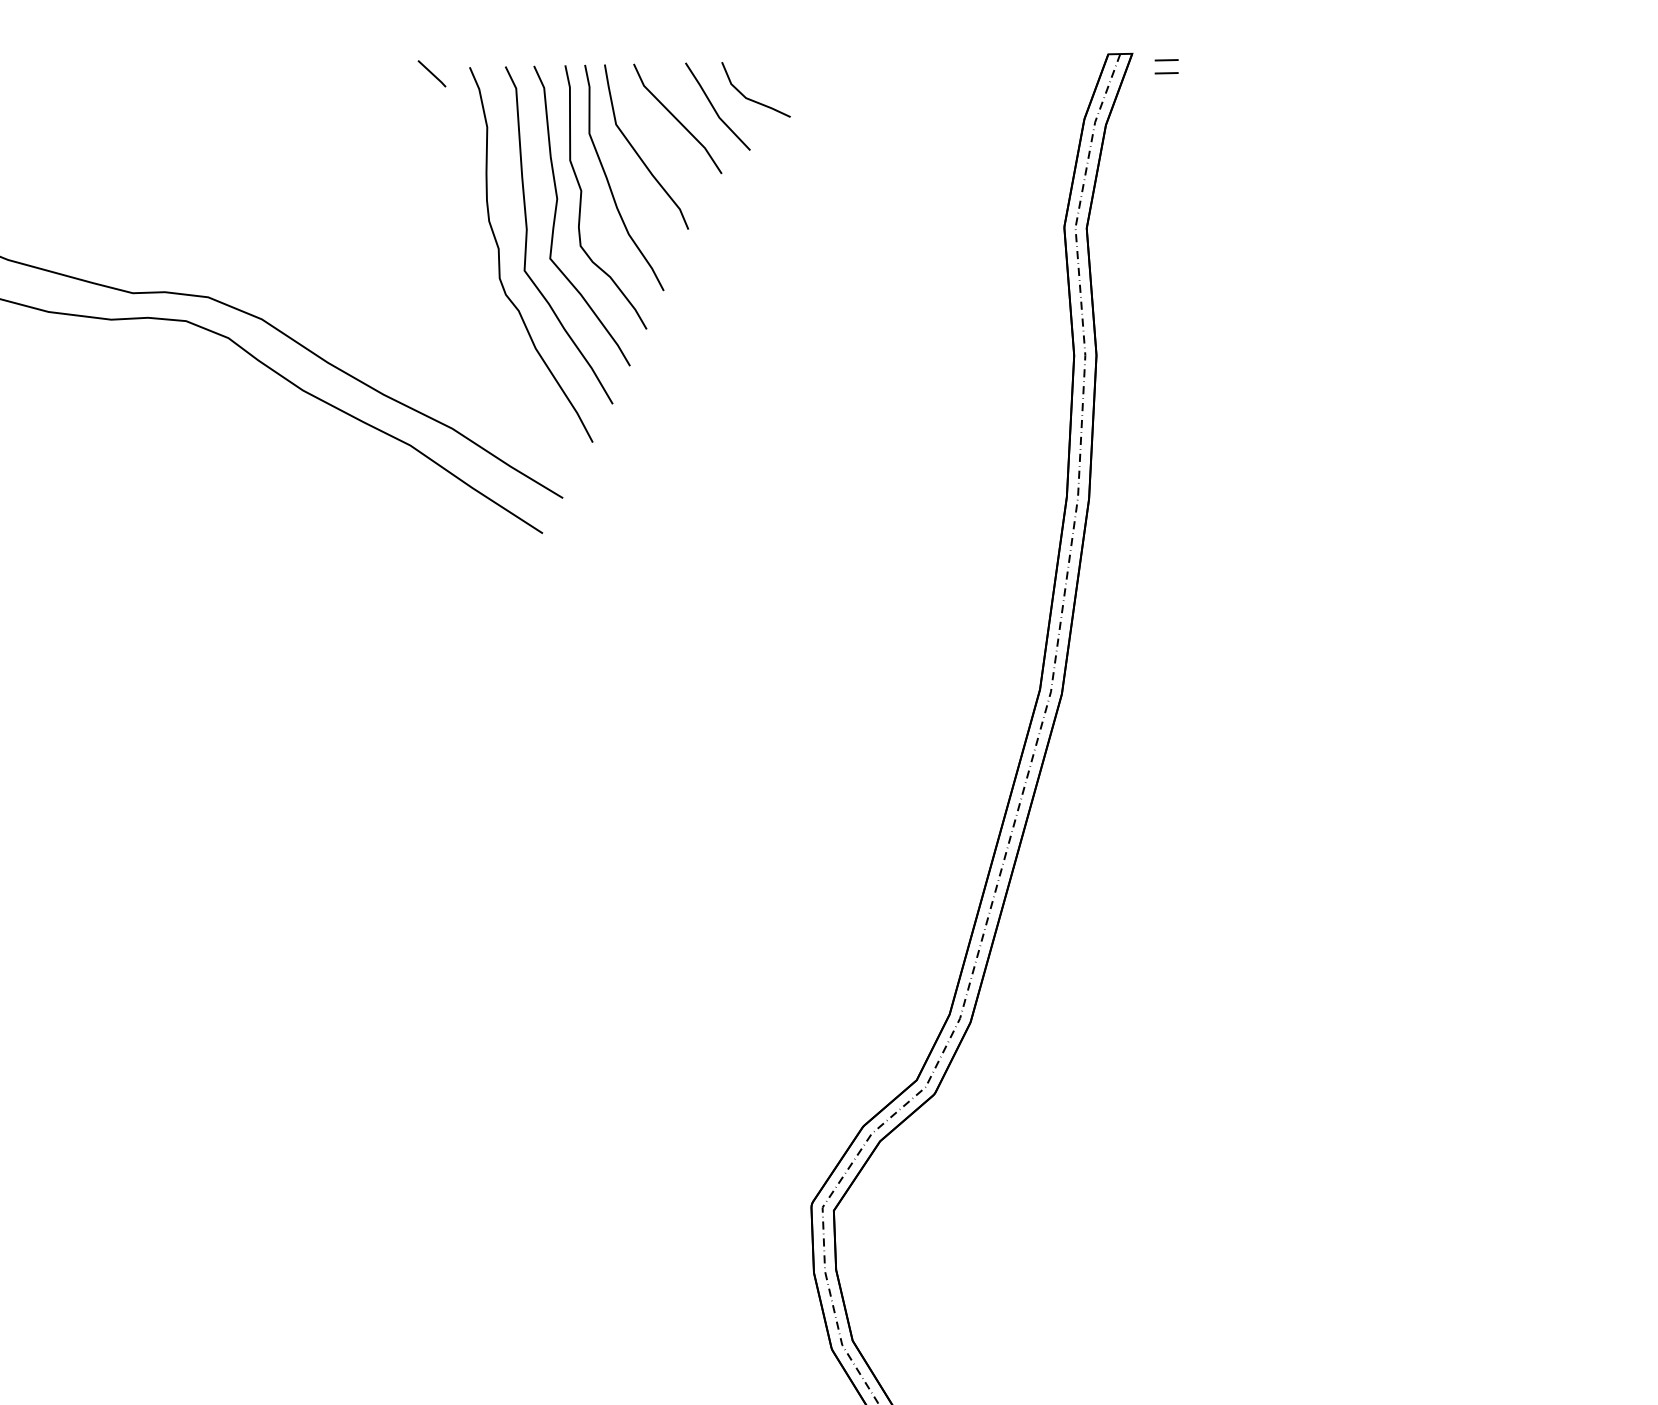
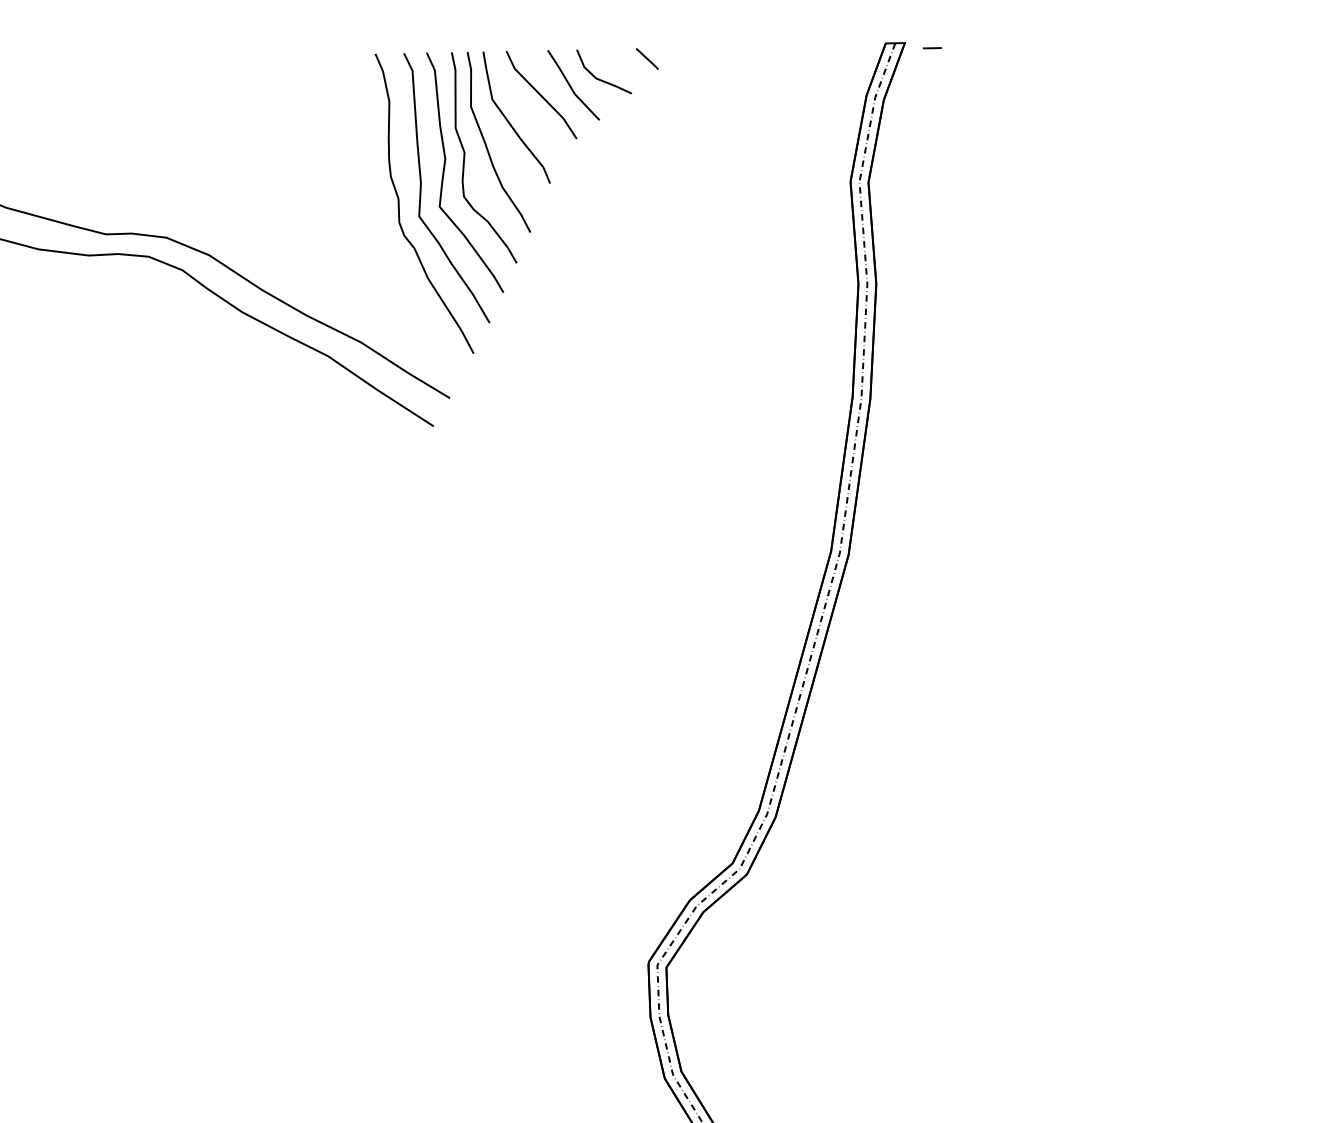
line: (431, 73) -> (646, 58), moved
line: (1166, 73) -> (932, 58), removed

